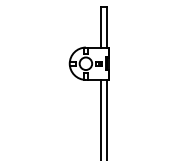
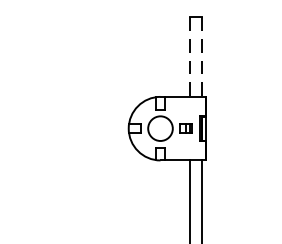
line: (101, 27) -> (191, 57), solid -> dashed
line: (107, 27) -> (202, 57), solid -> dashed

